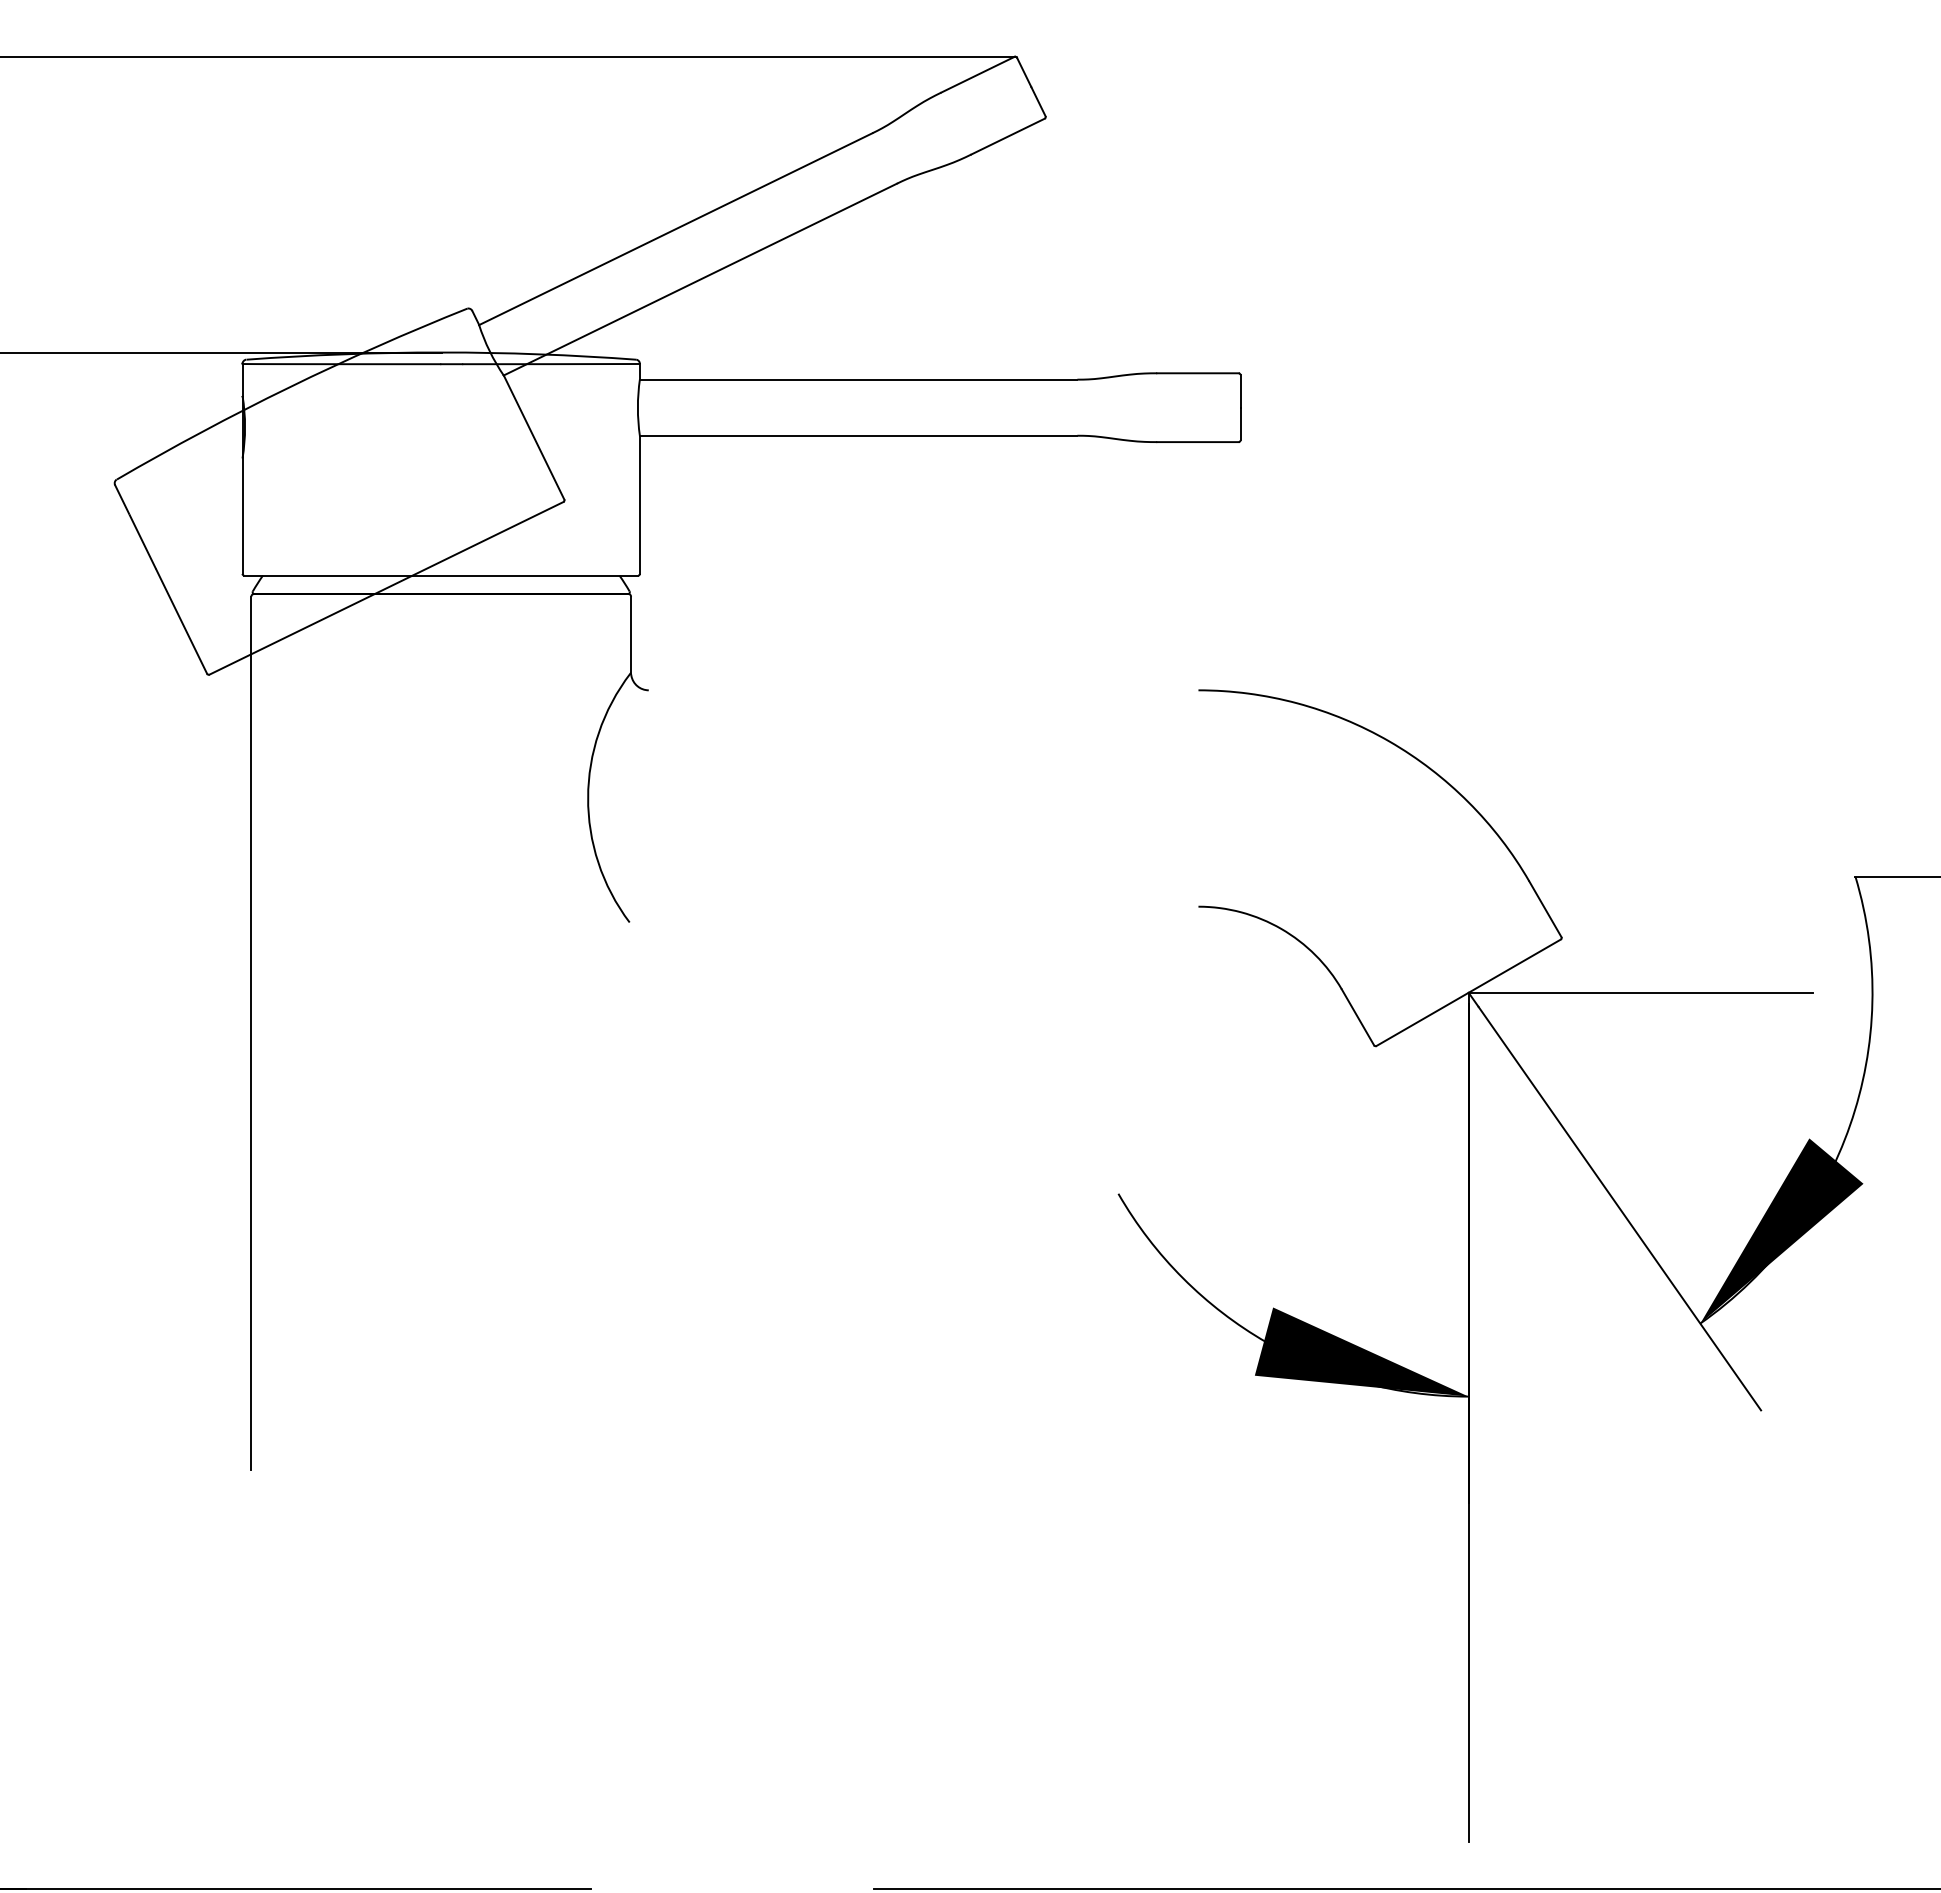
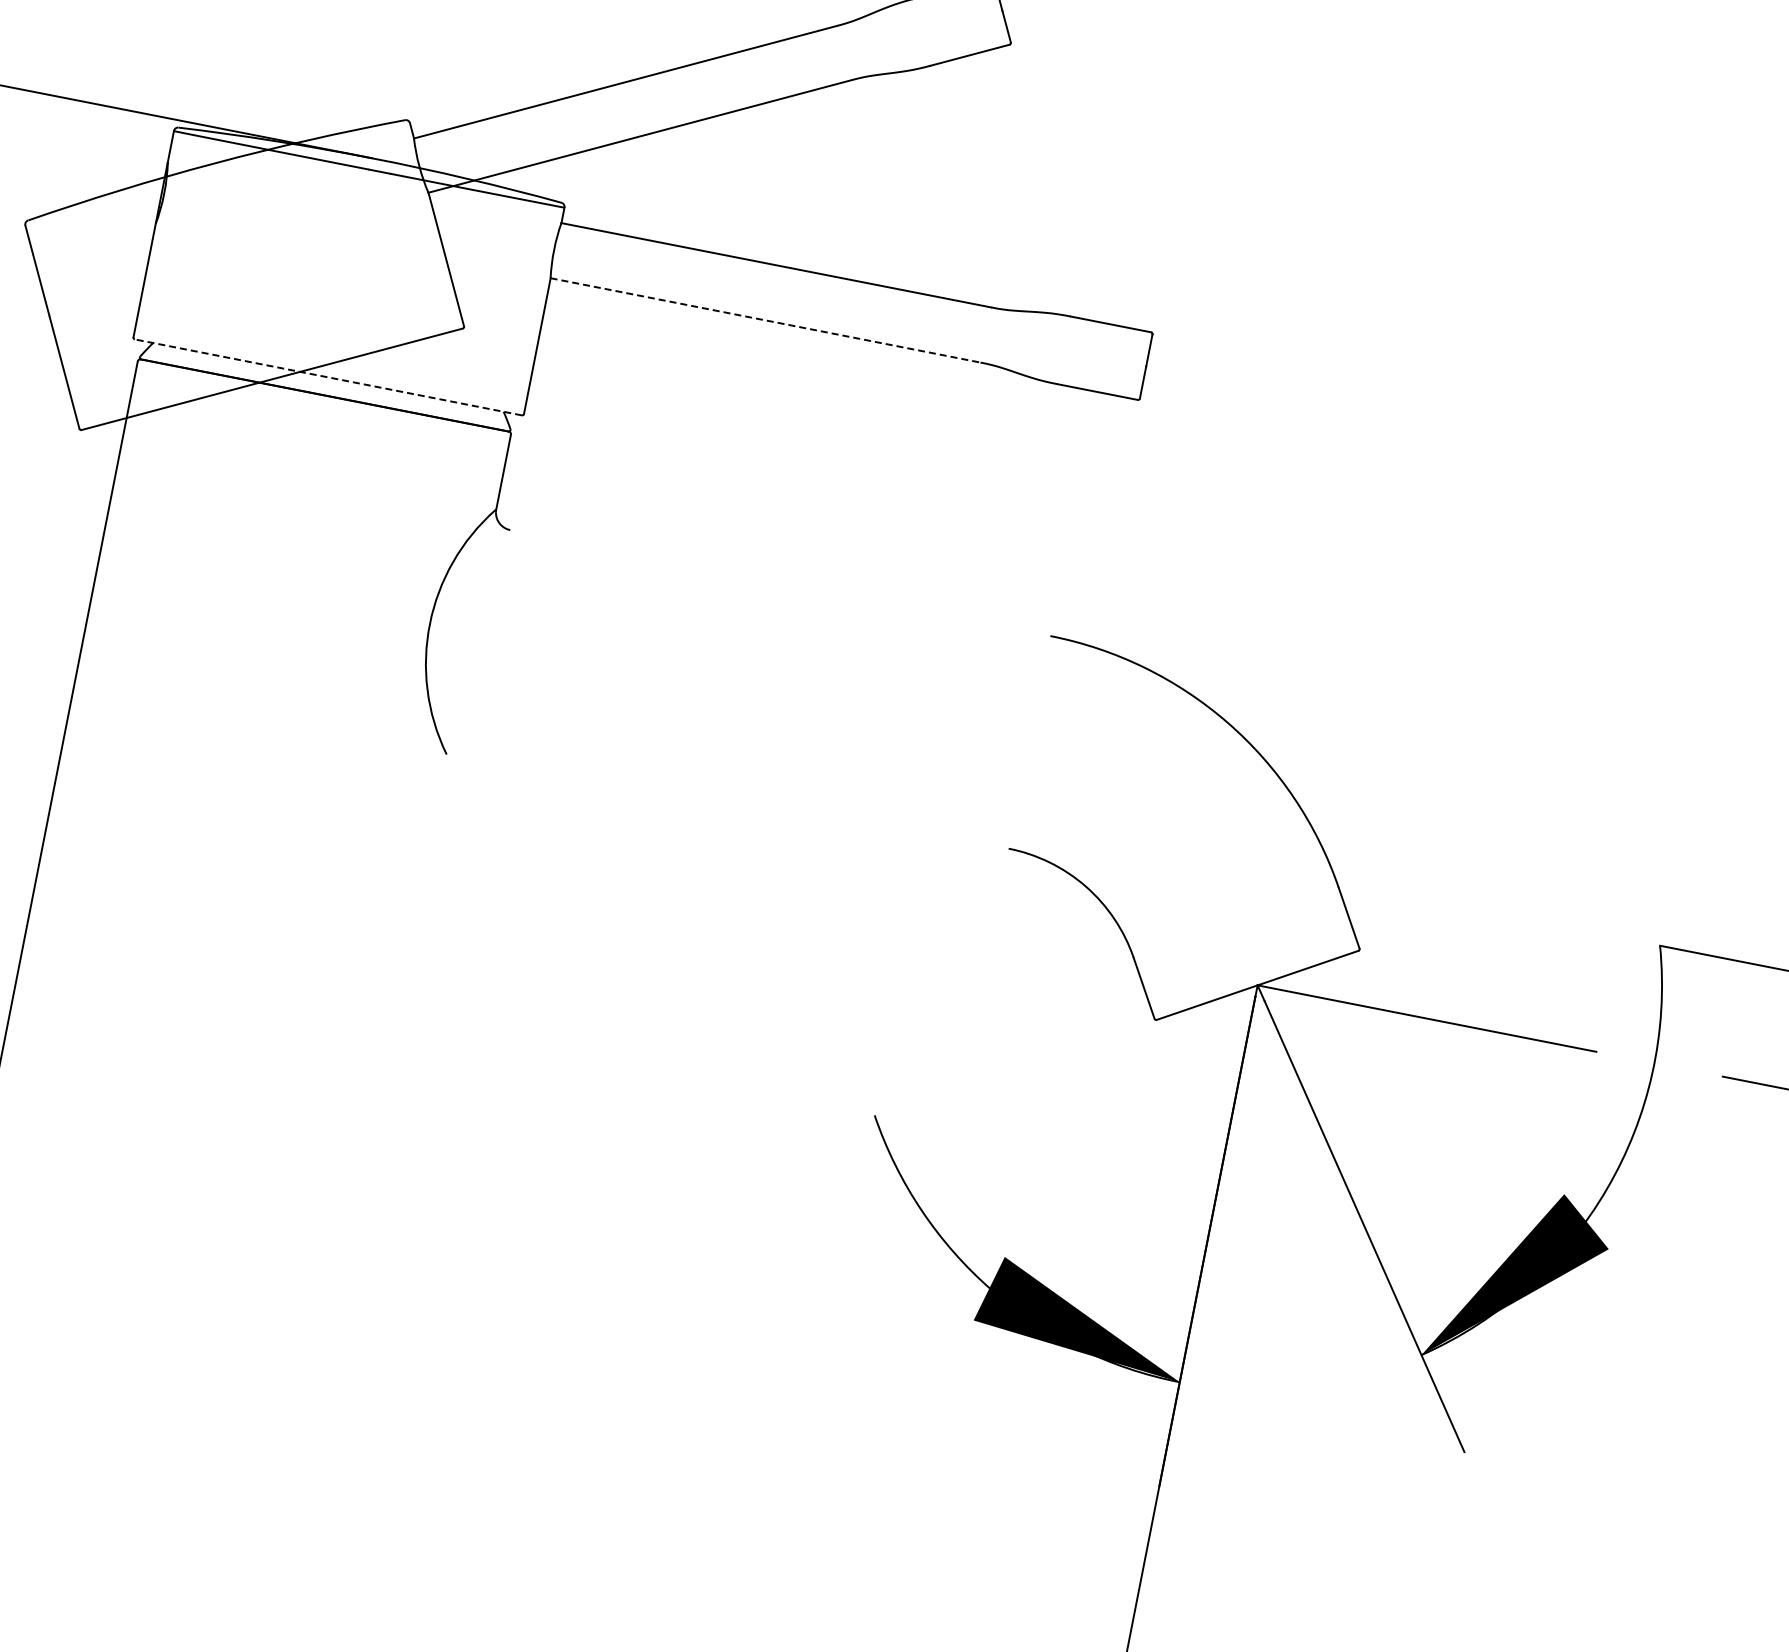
line: (858, 435) -> (765, 320), solid -> dashed
line: (441, 575) -> (328, 377), solid -> dashed

